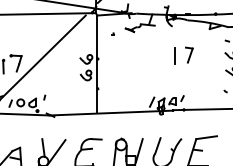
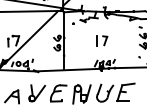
part: (184, 54) -> (102, 40), moved

